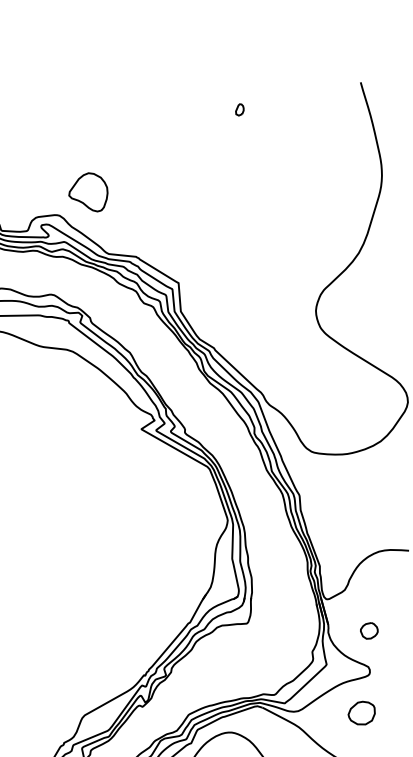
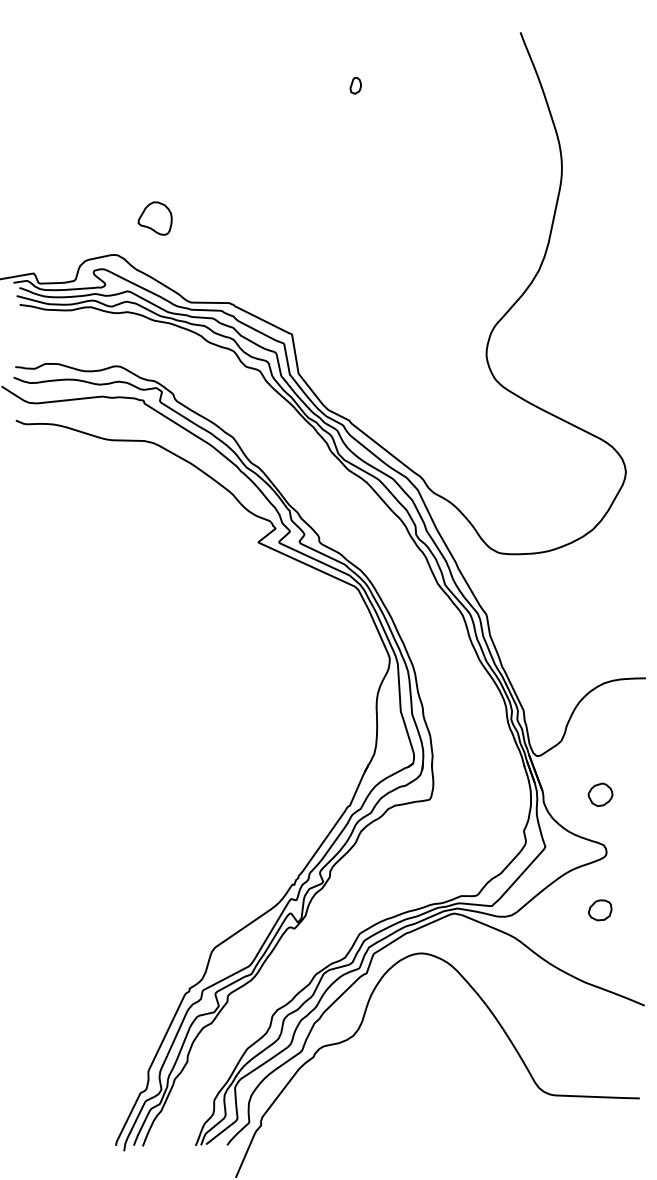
part: (88, 191) -> (154, 218), size x0.62
part: (361, 713) -> (599, 910), size x0.62

